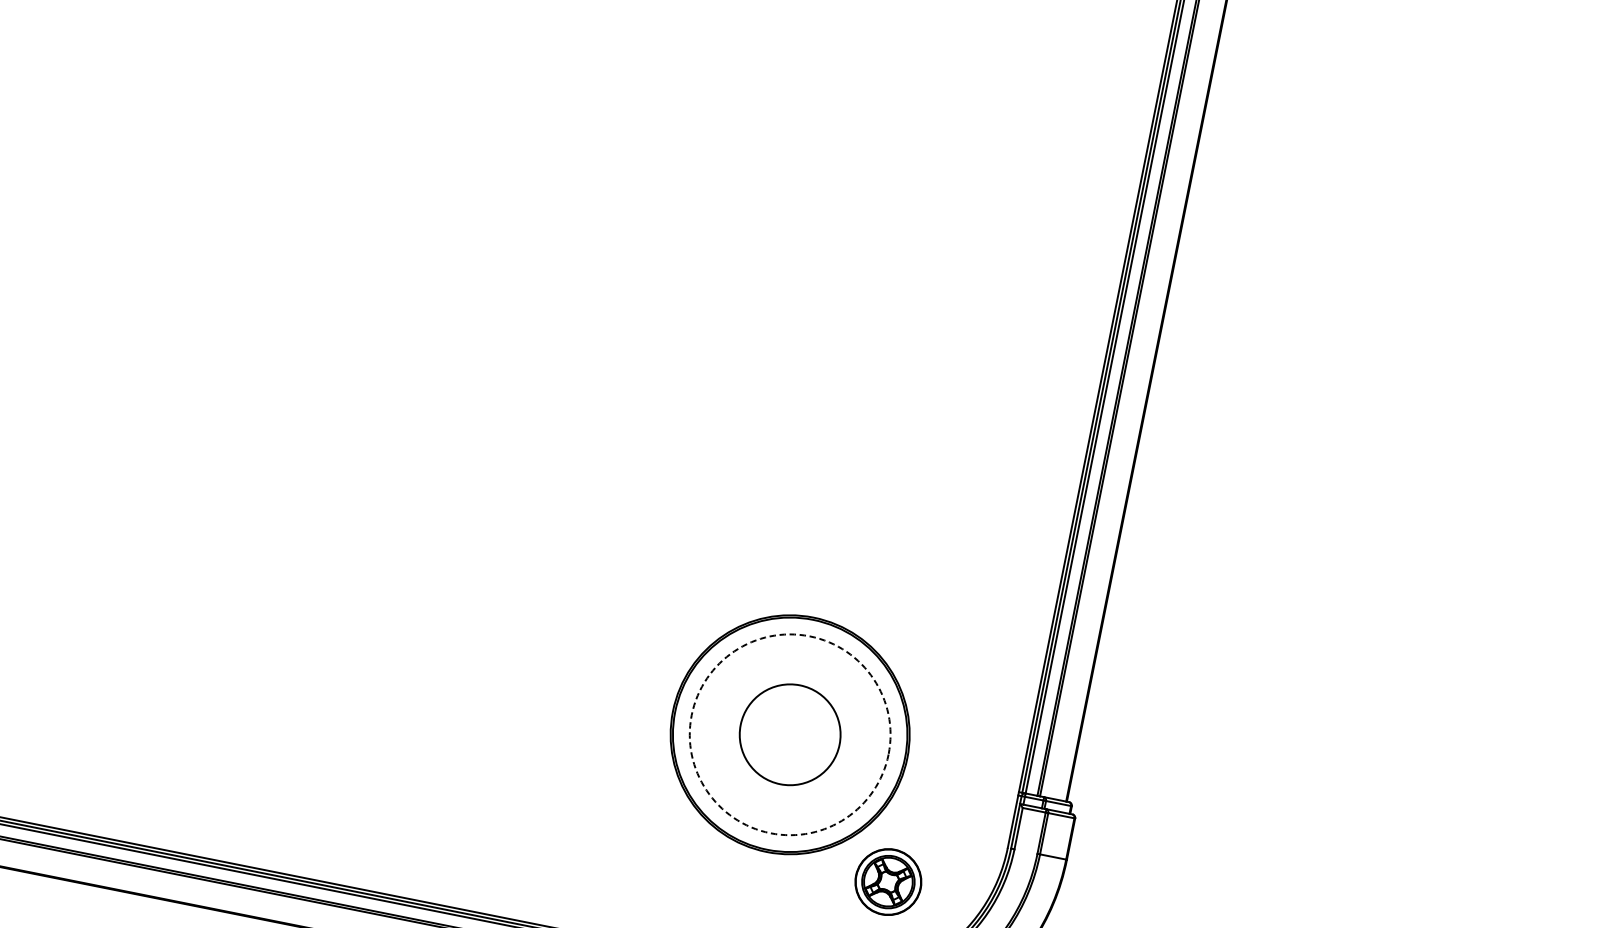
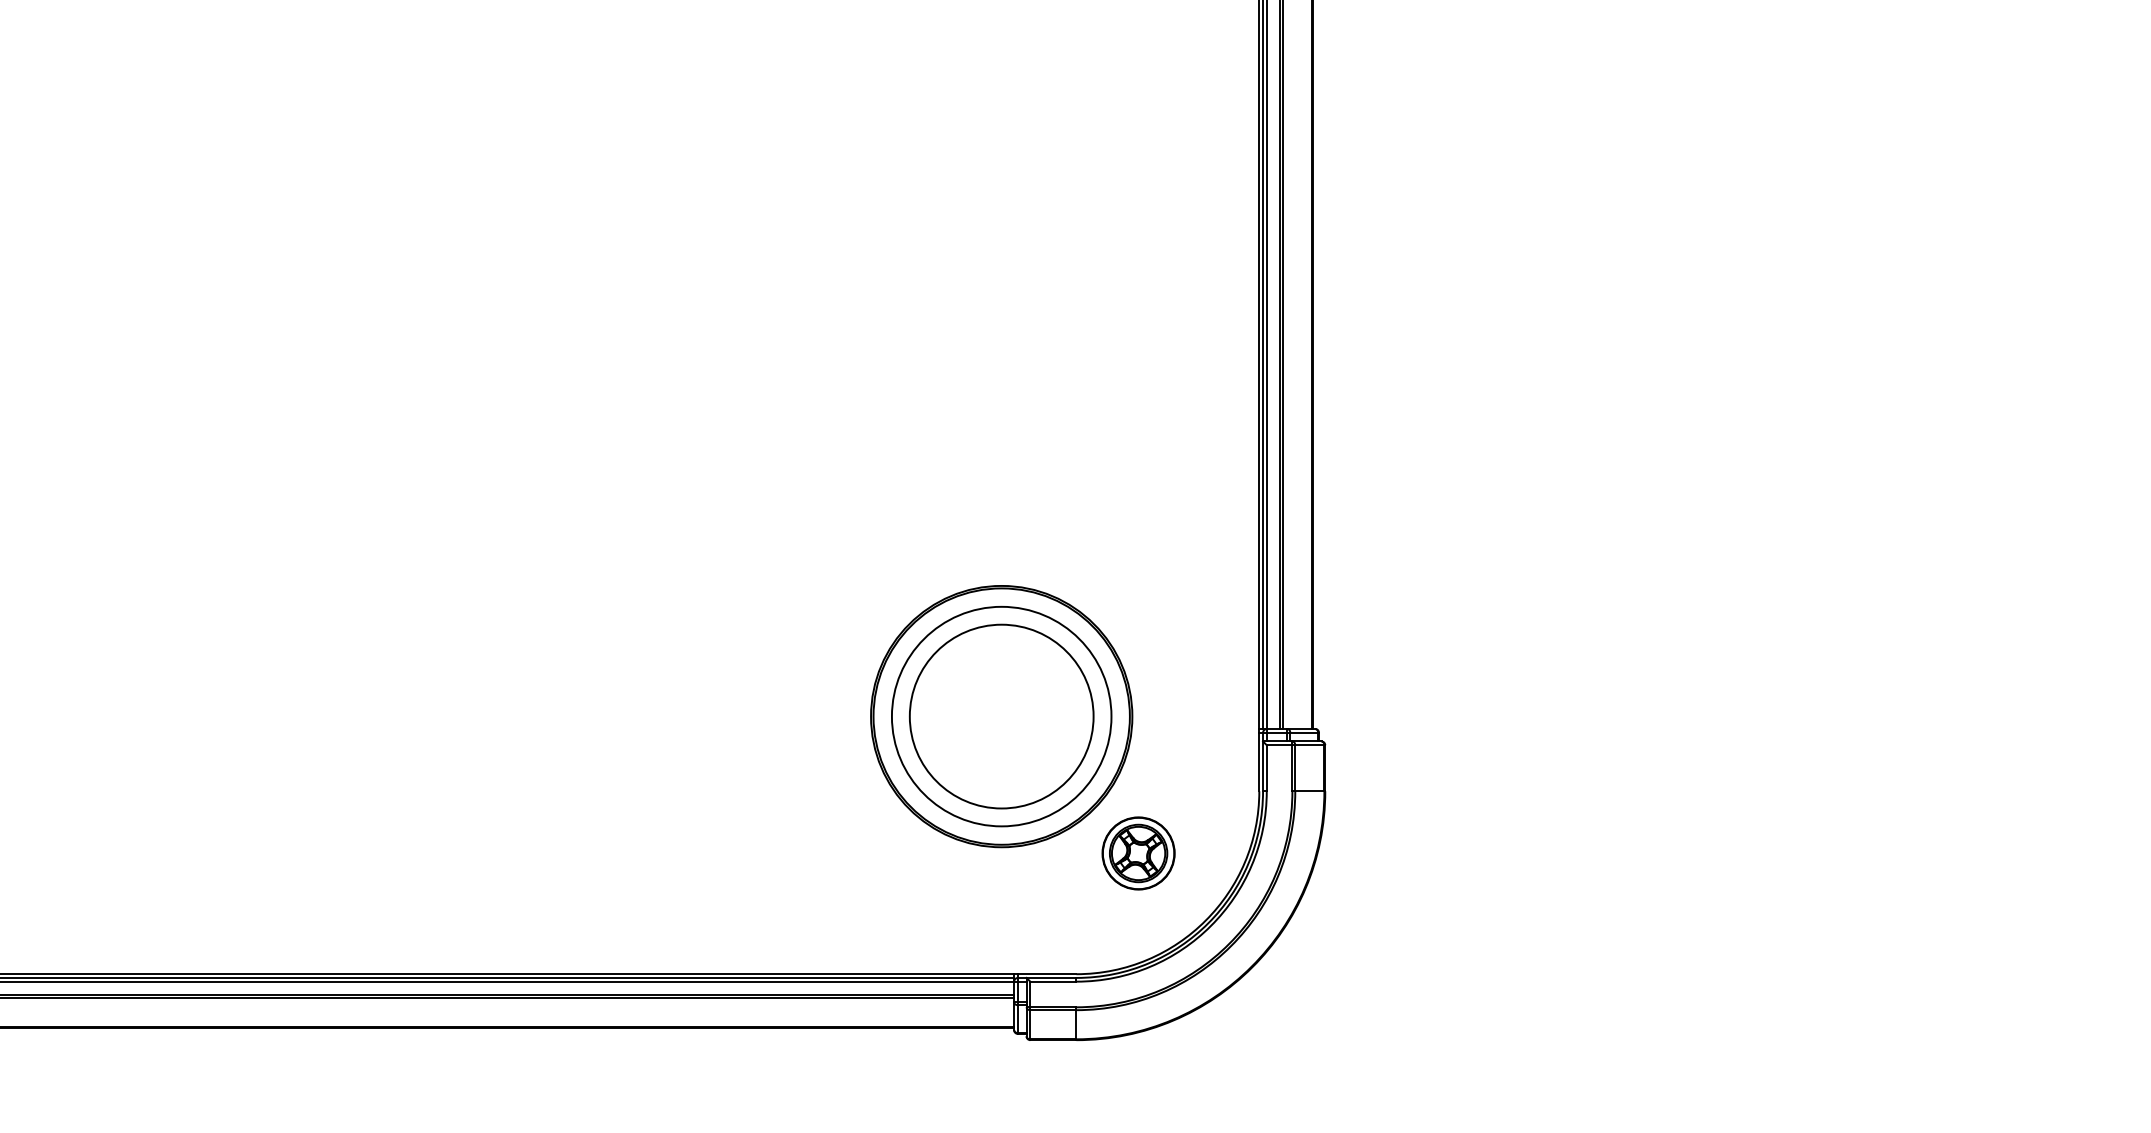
circle: (790, 734) -> (1001, 716), dashed -> solid
circle: (790, 734) -> (1001, 716), size x1.67

